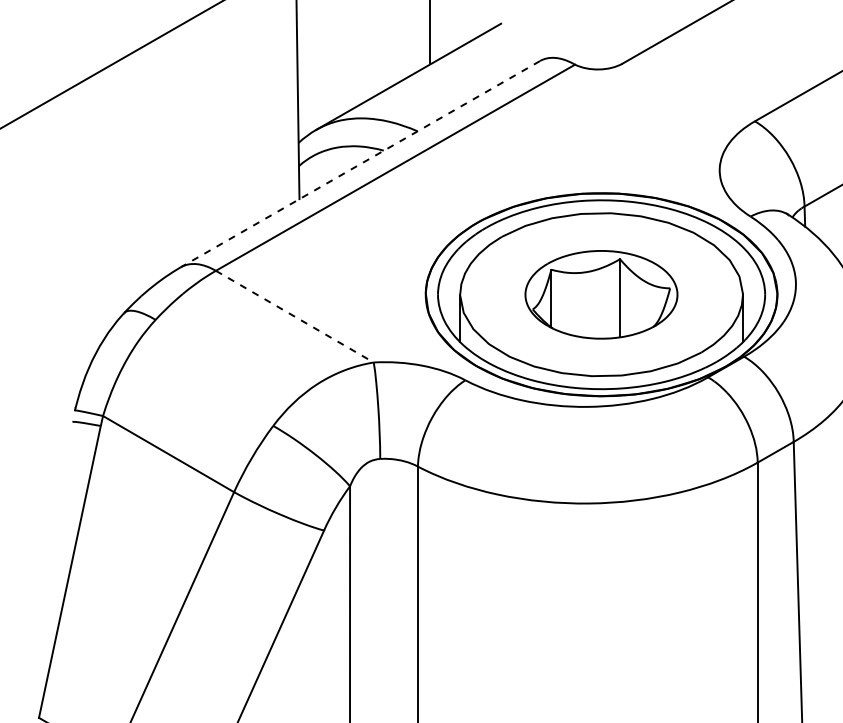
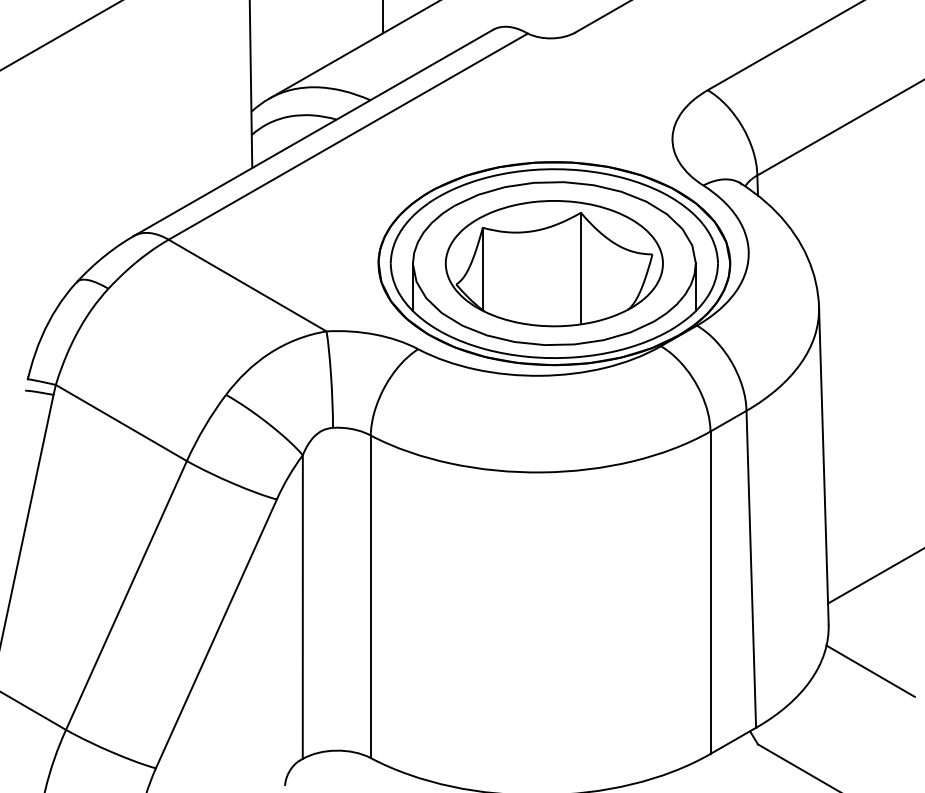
line: (359, 164) -> (312, 133), dashed -> solid
part: (600, 294) -> (553, 263), size x1.43
line: (295, 316) -> (248, 285), dashed -> solid

